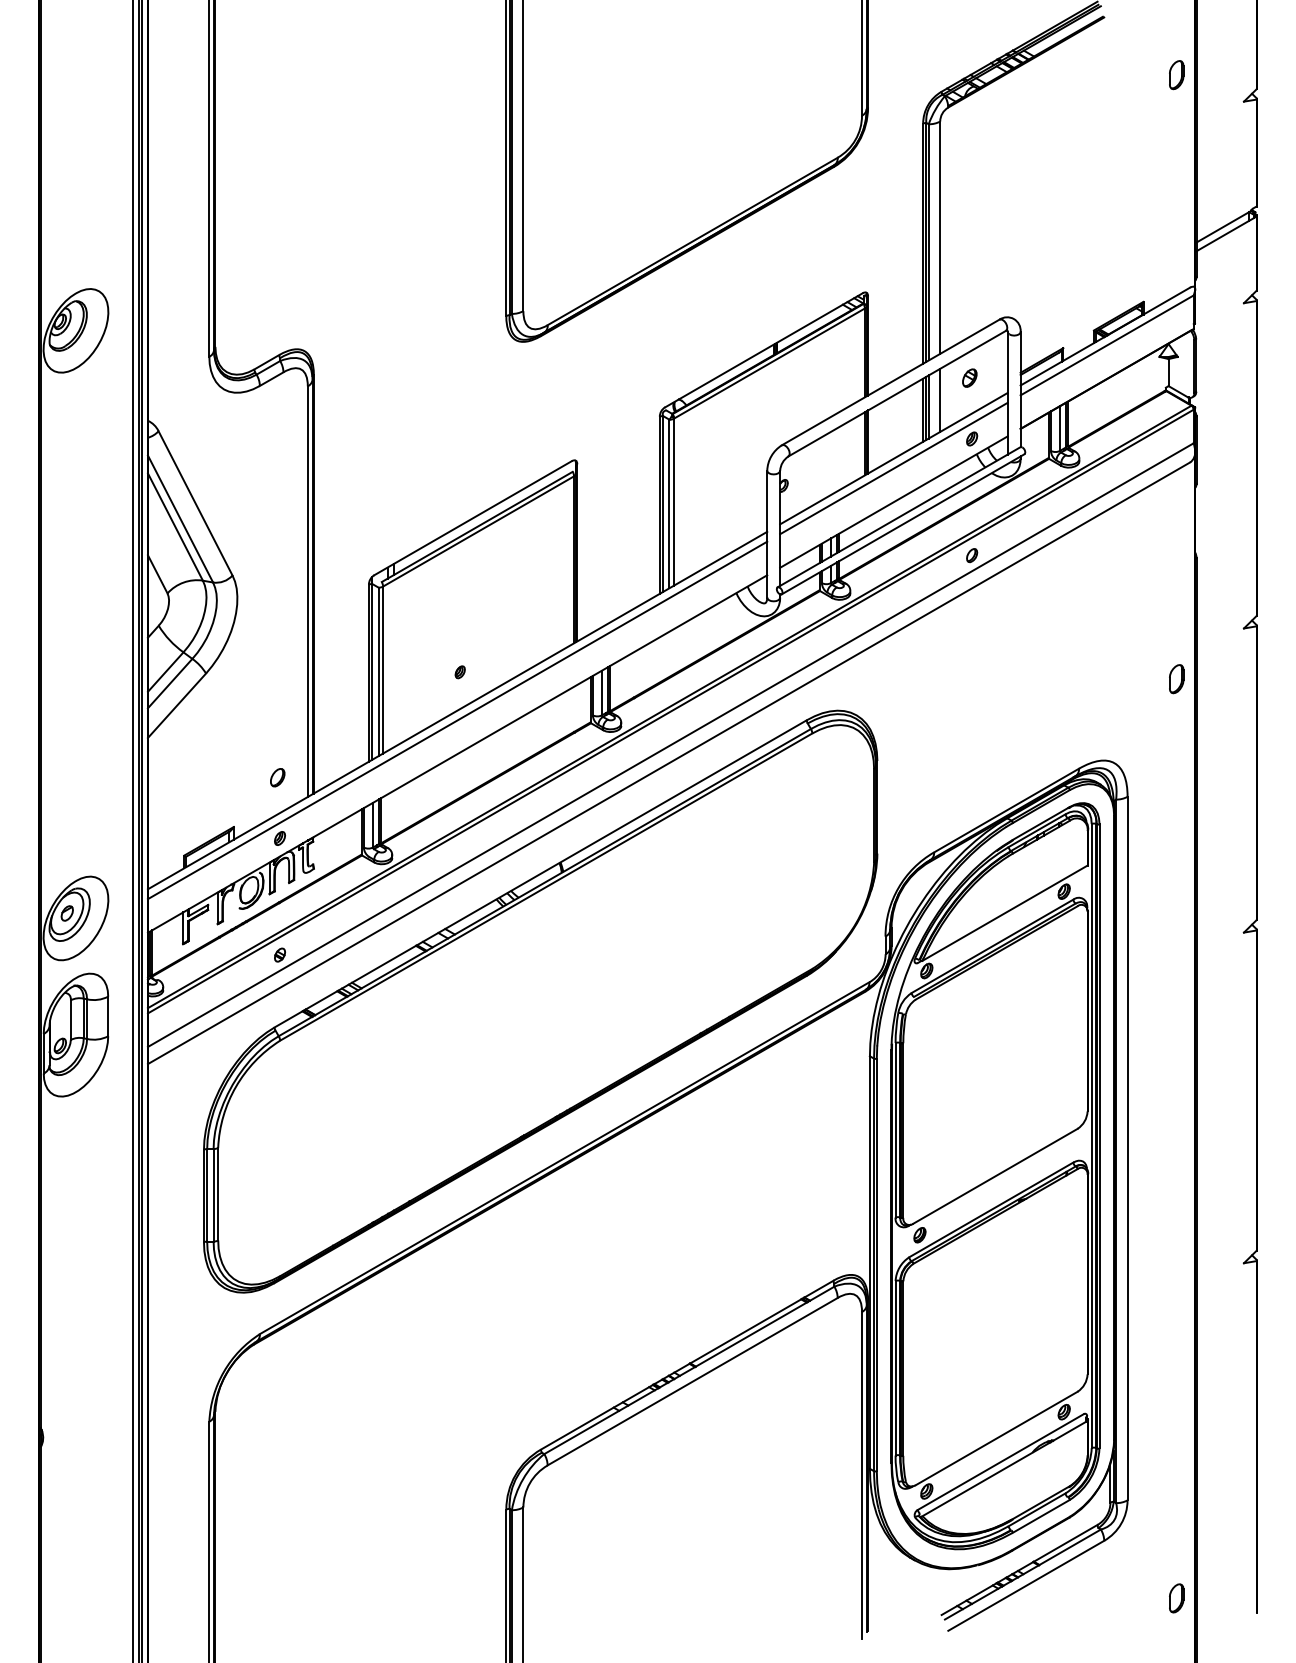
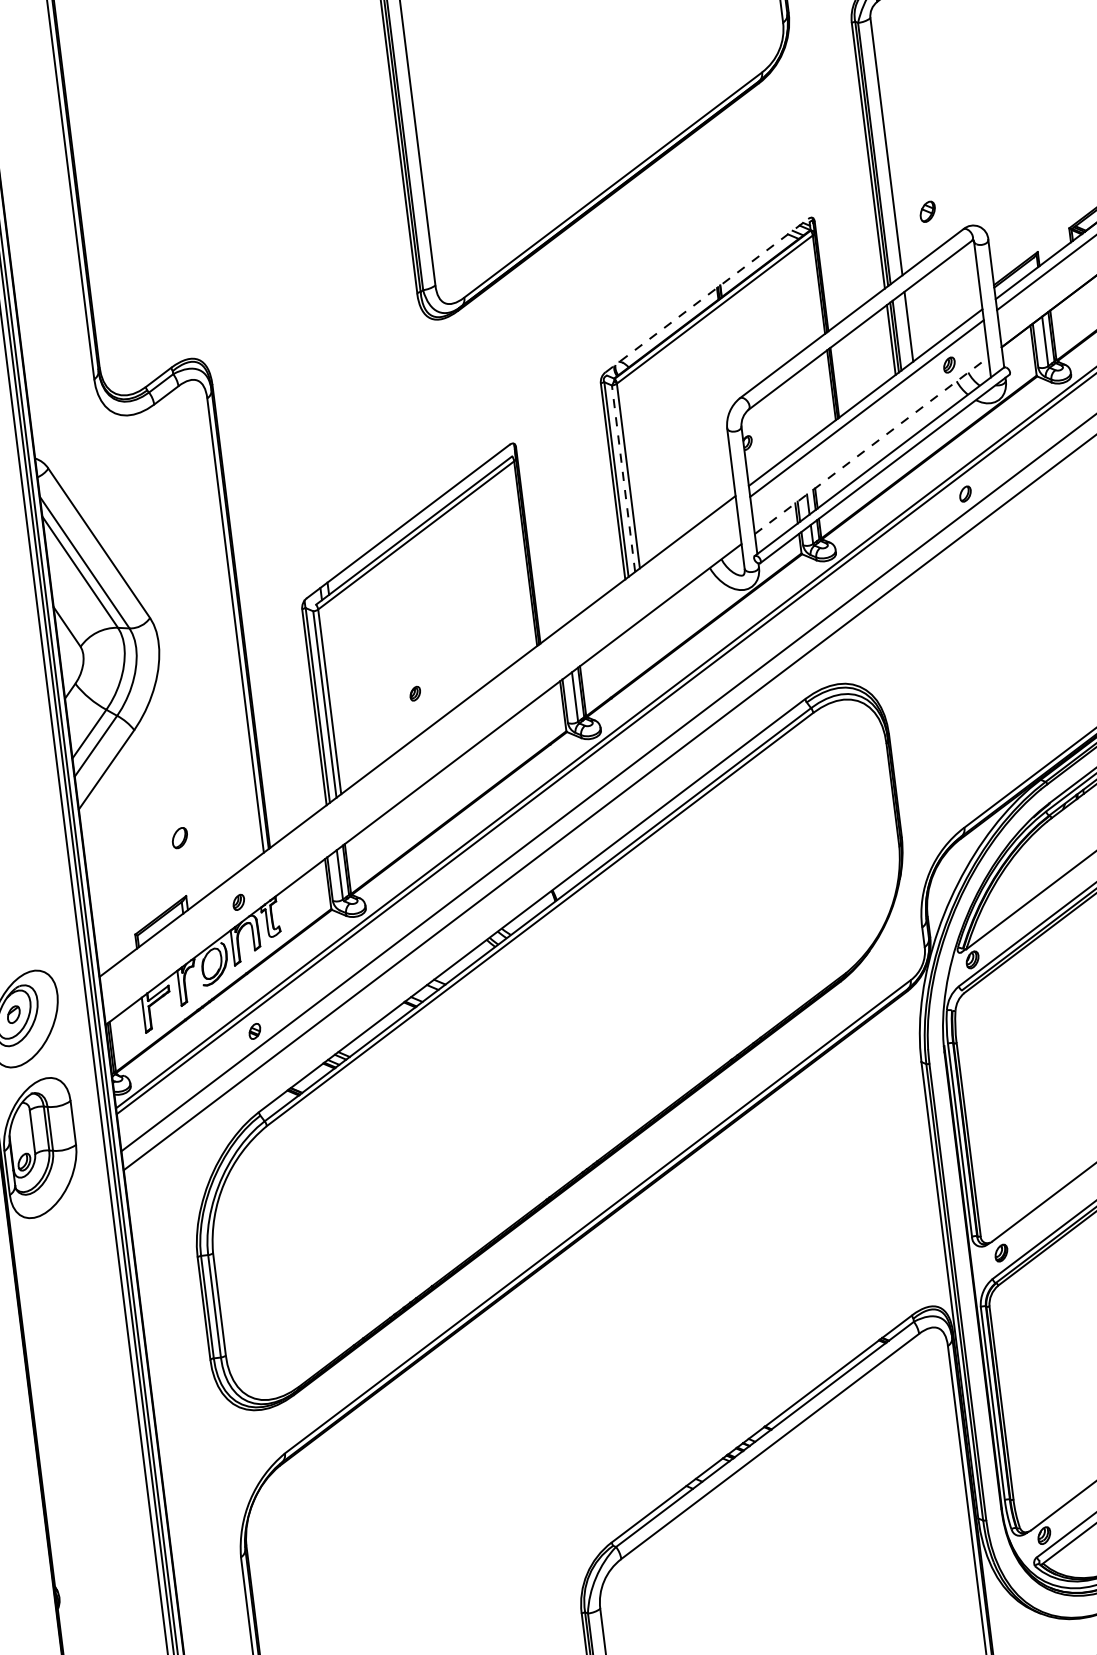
line: (763, 350) -> (706, 295), solid -> dashed
part: (969, 377) -> (927, 211), moved
line: (894, 501) -> (872, 444), solid -> dashed
line: (669, 503) -> (623, 478), solid -> dashed
line: (457, 720) -> (418, 747), removed
part: (277, 777) -> (179, 837), moved

